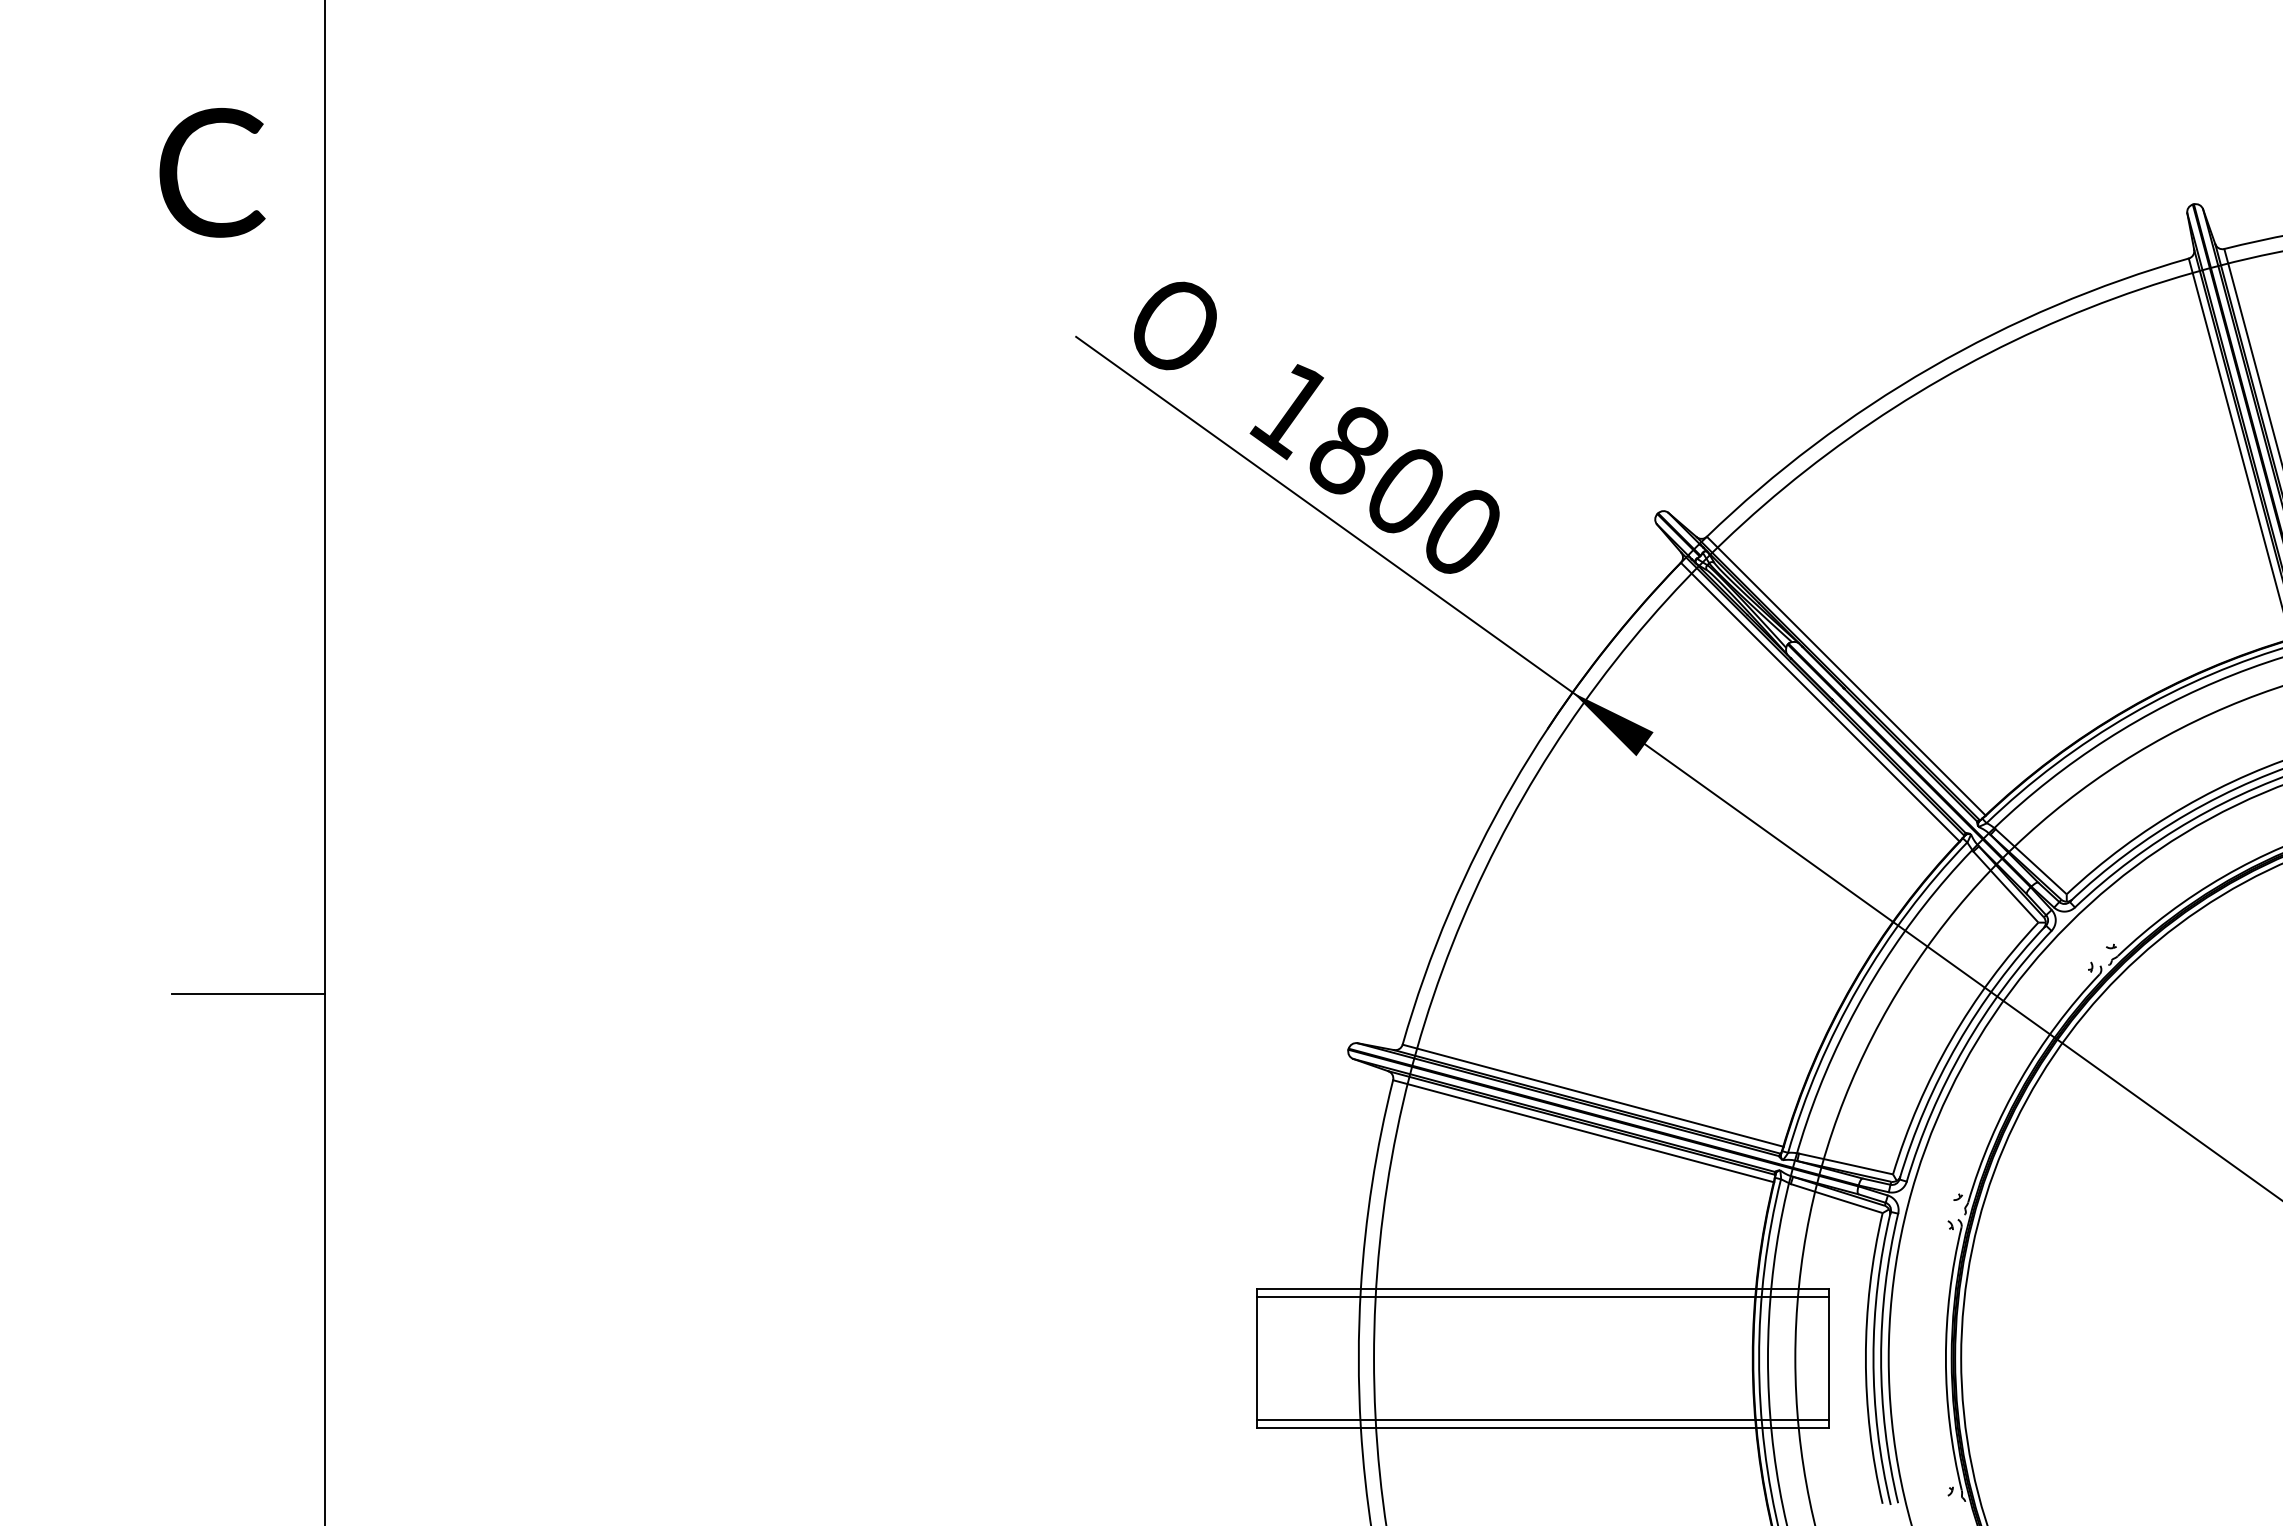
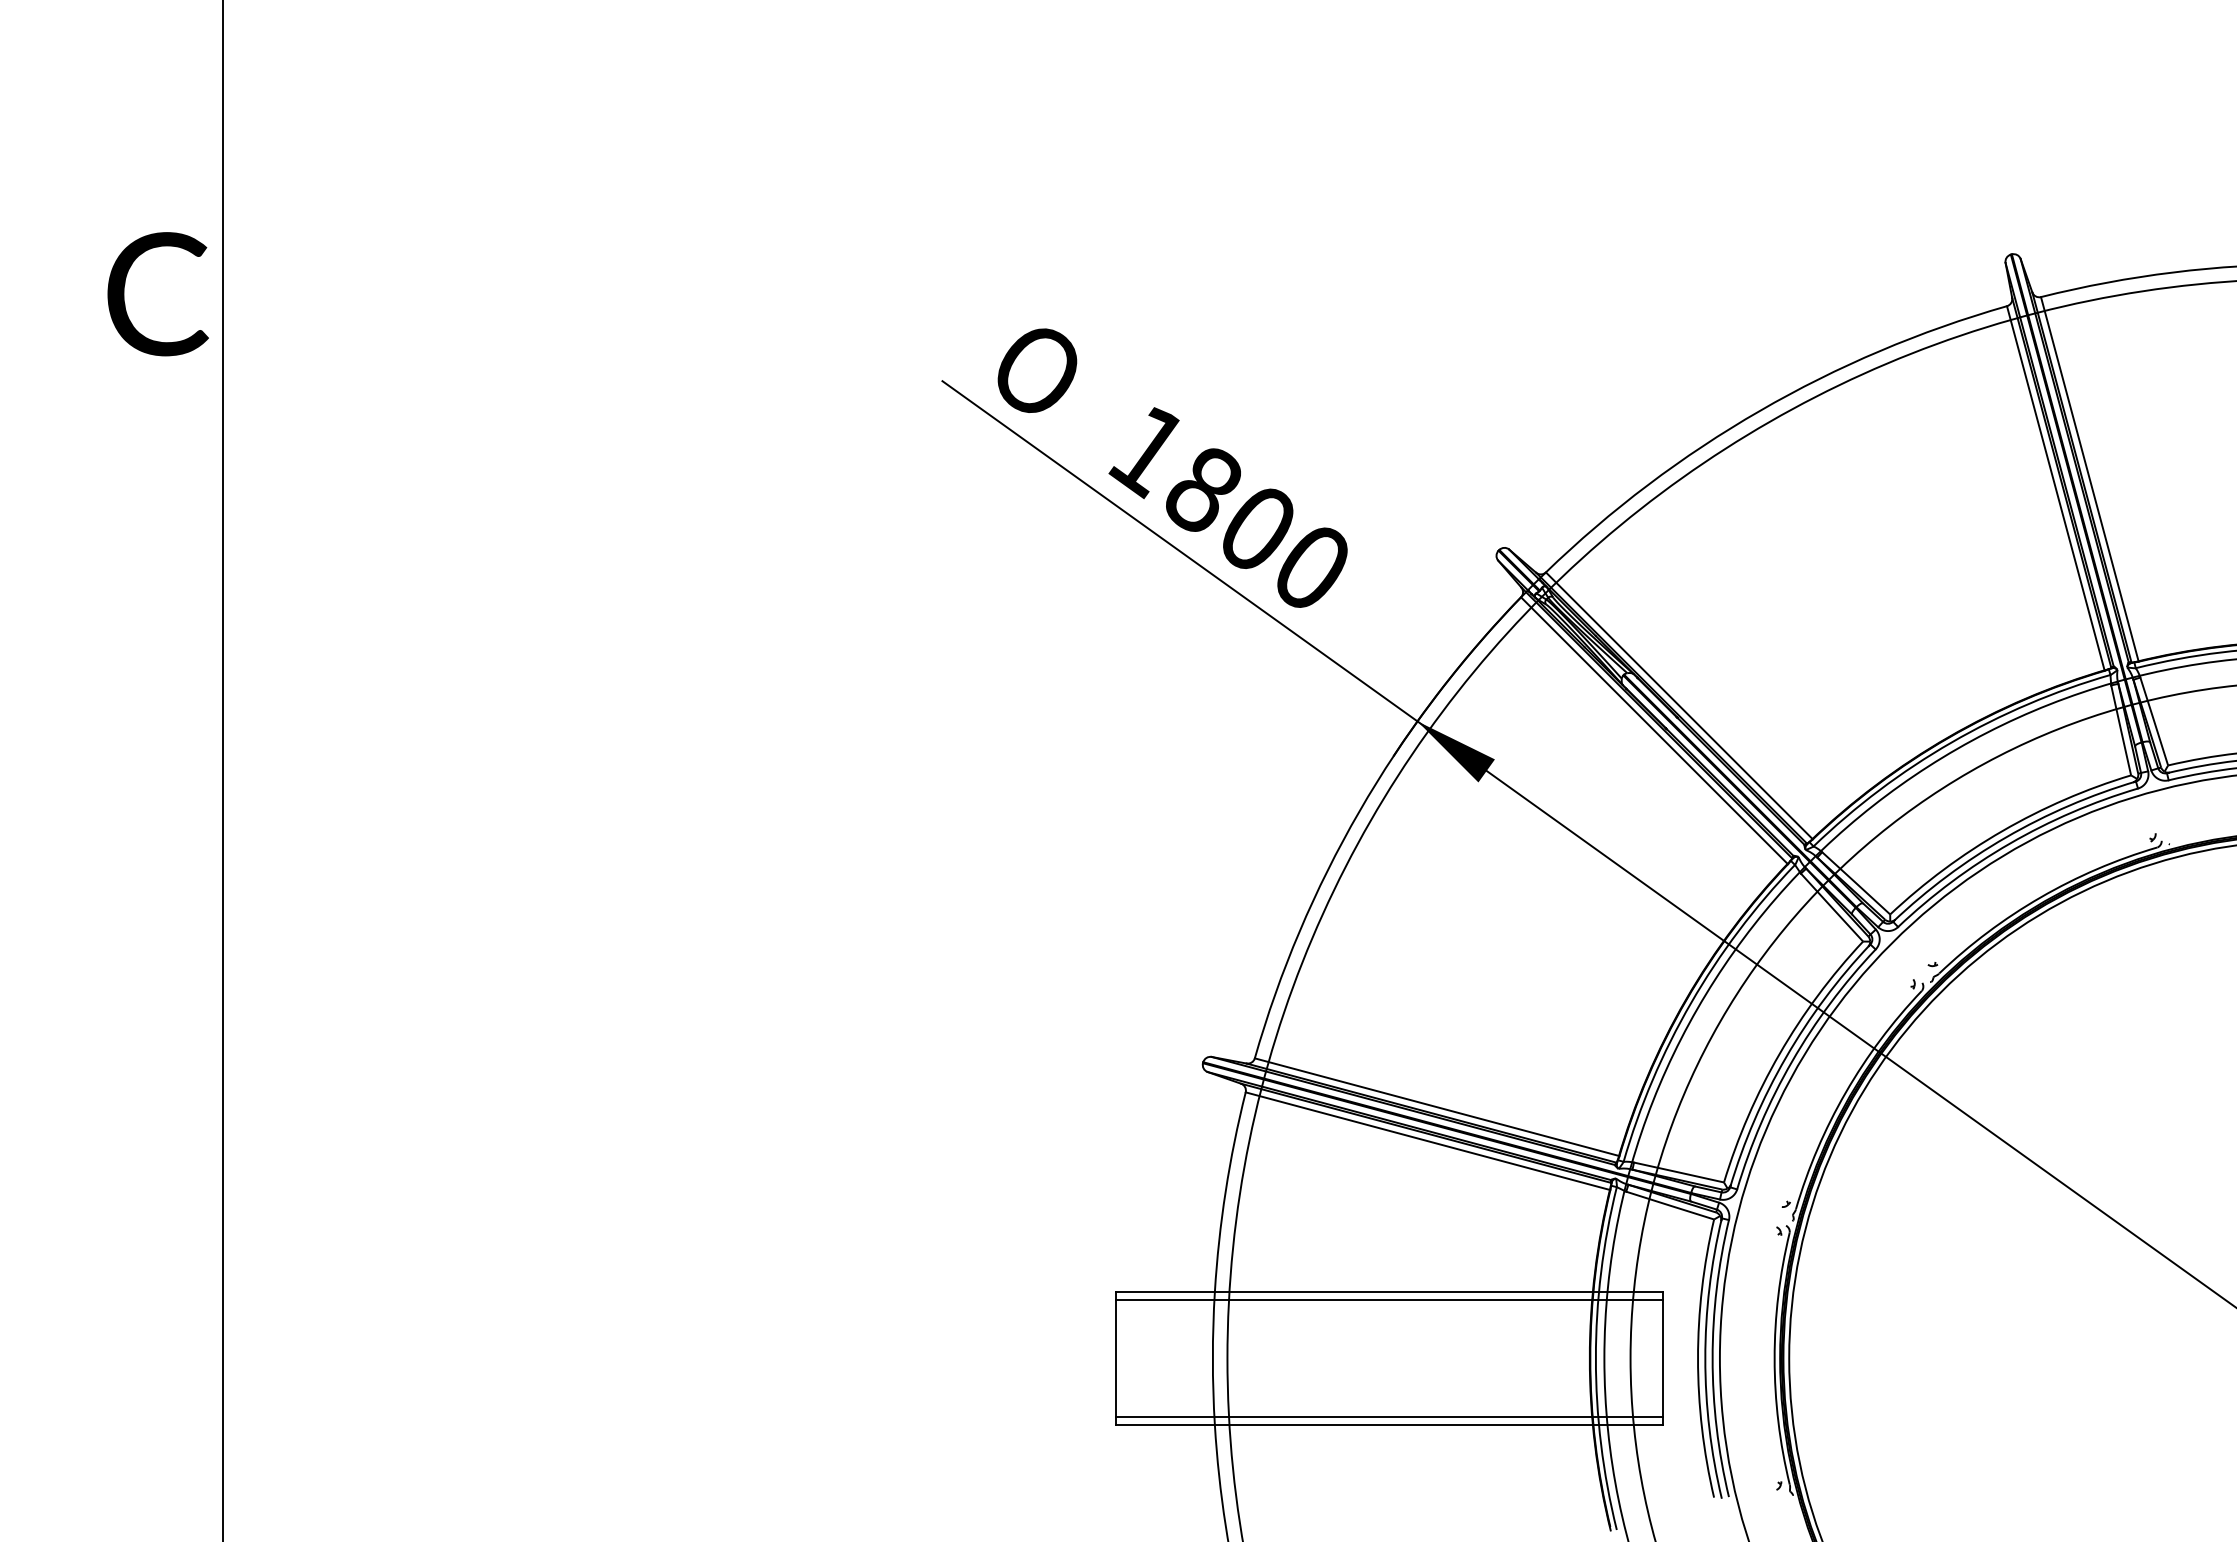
text: (211, 173) -> (157, 294), moved
line: (248, 993) -> (150, 1009), removed

